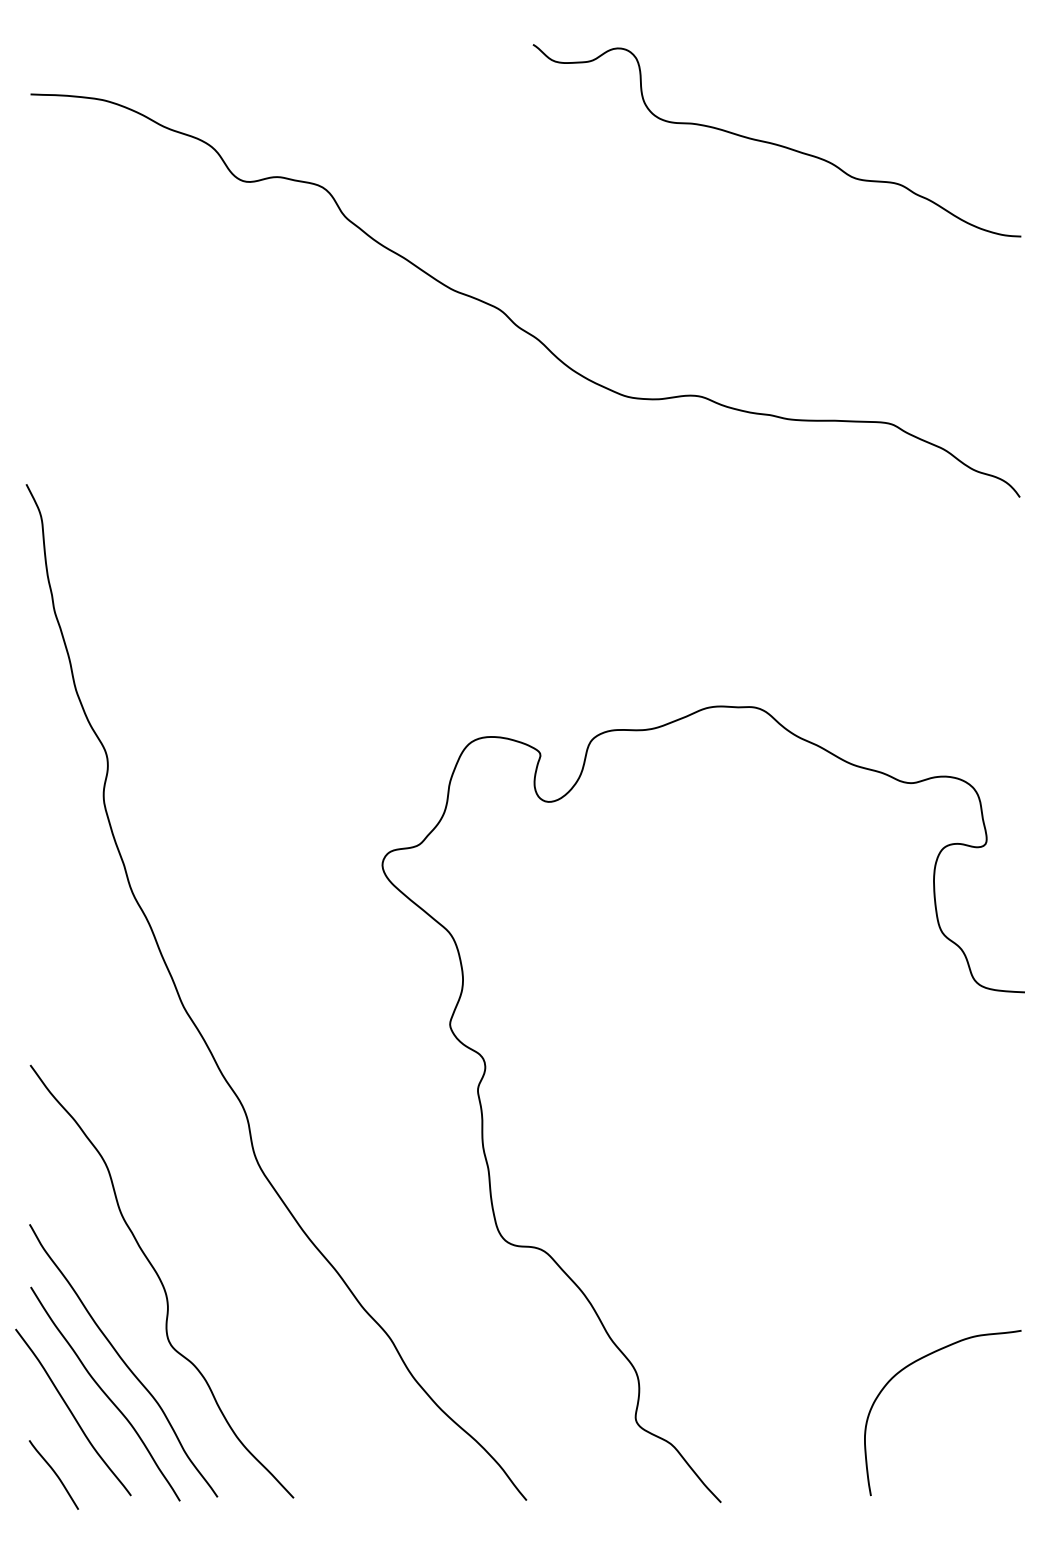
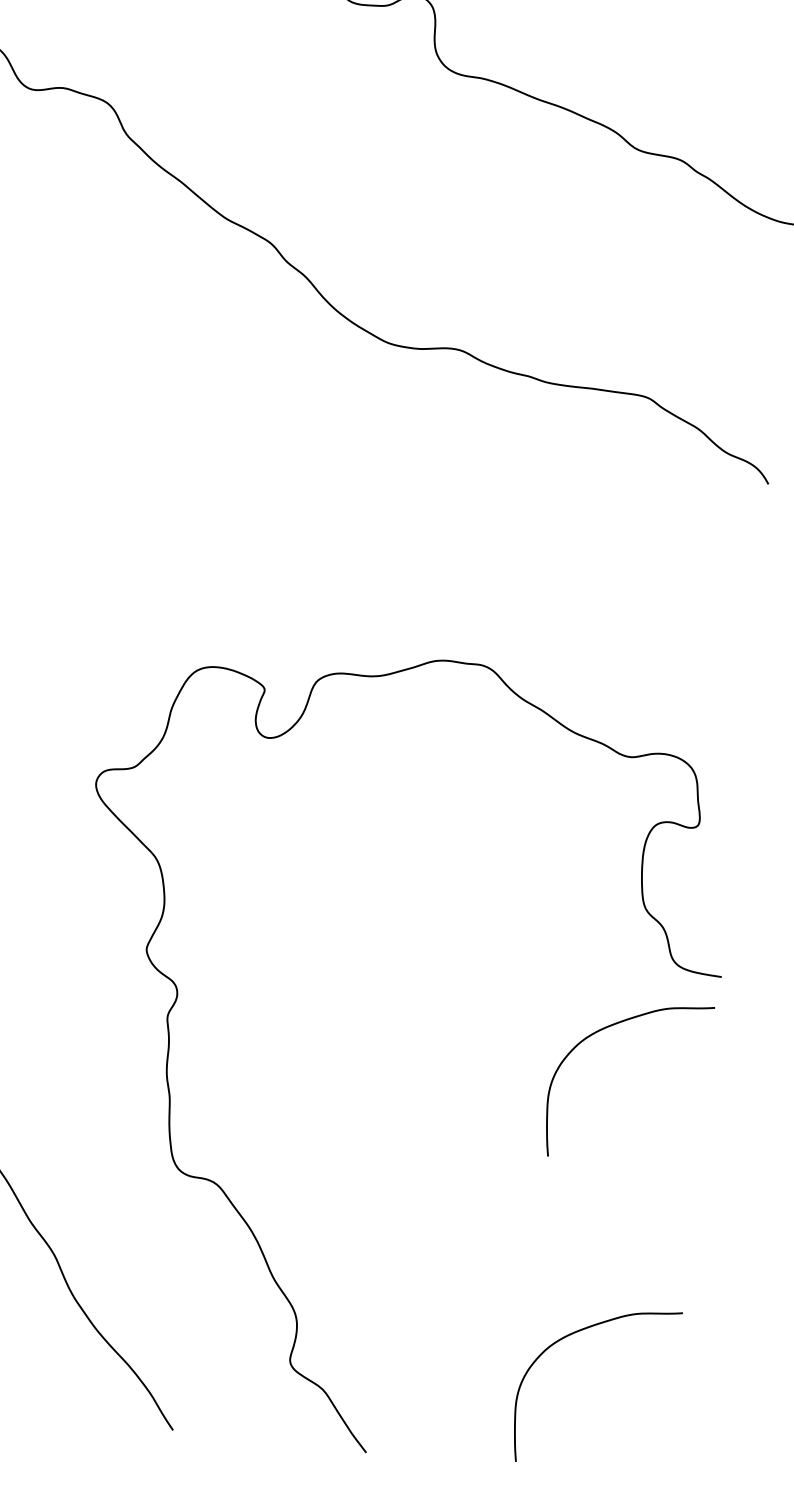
curve: (914, 1056) -> (605, 1029), added

